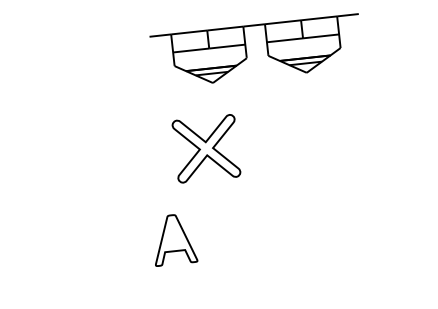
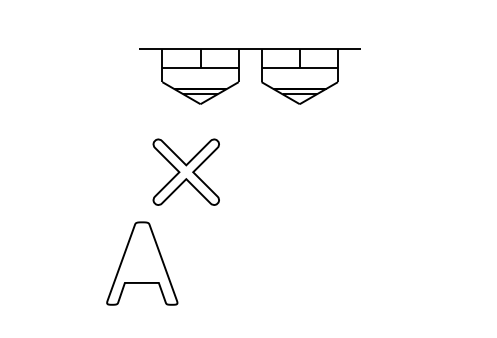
part: (173, 239) -> (141, 263), size x1.6

